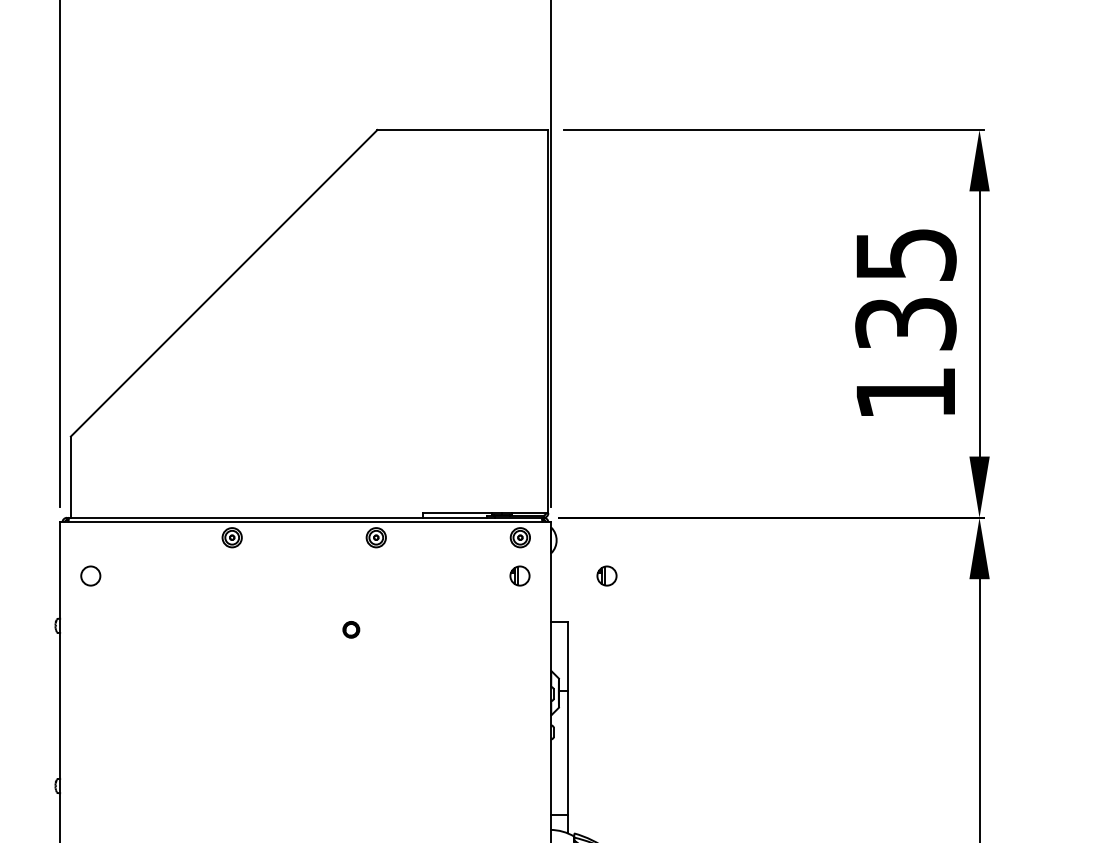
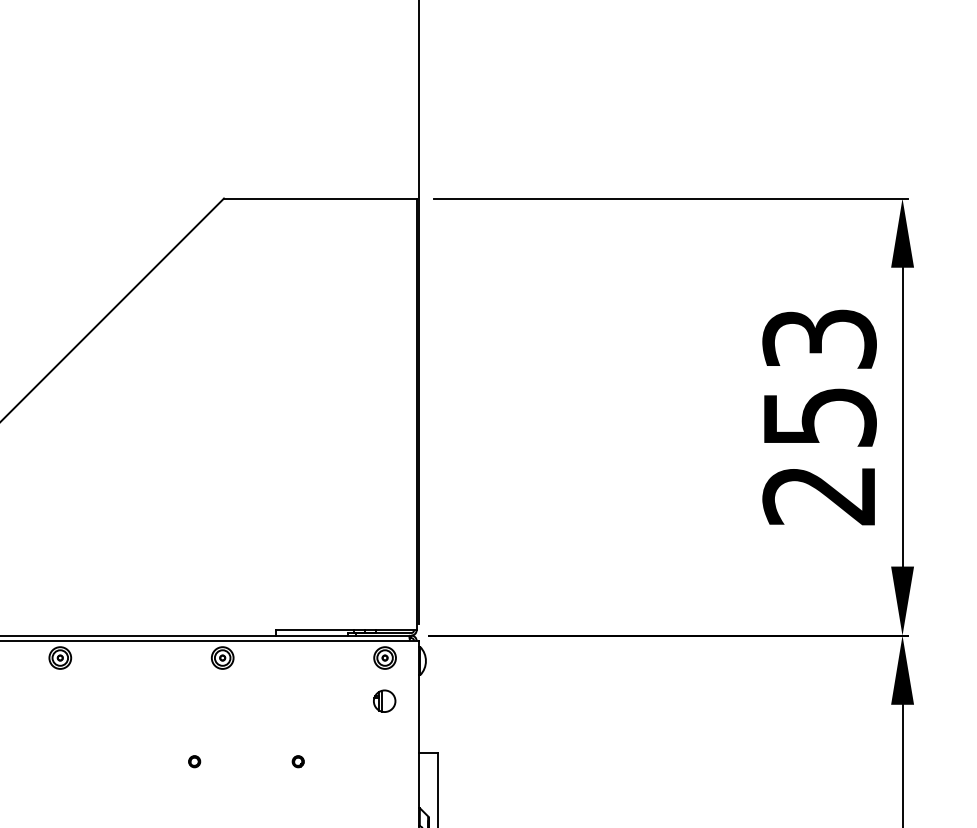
text: (905, 323) -> (819, 416), 135 -> 253
part: (606, 575) -> (482, 700), removed
part: (351, 629) -> (194, 761), size x0.62
part: (443, 629) -> (298, 761), added

